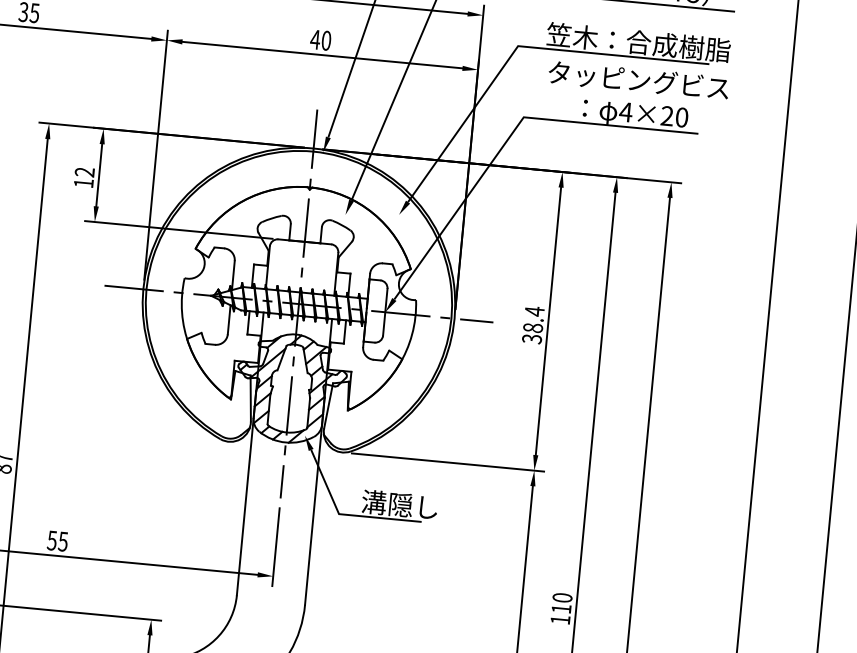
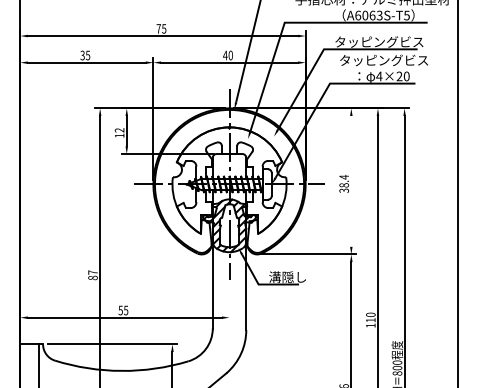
text: (637, 41) -> (381, 41), 笠木：合成樹脂 -> タッピングビス
line: (548, 319) -> (351, 180), removed
line: (275, 547) -> (229, 303), removed

